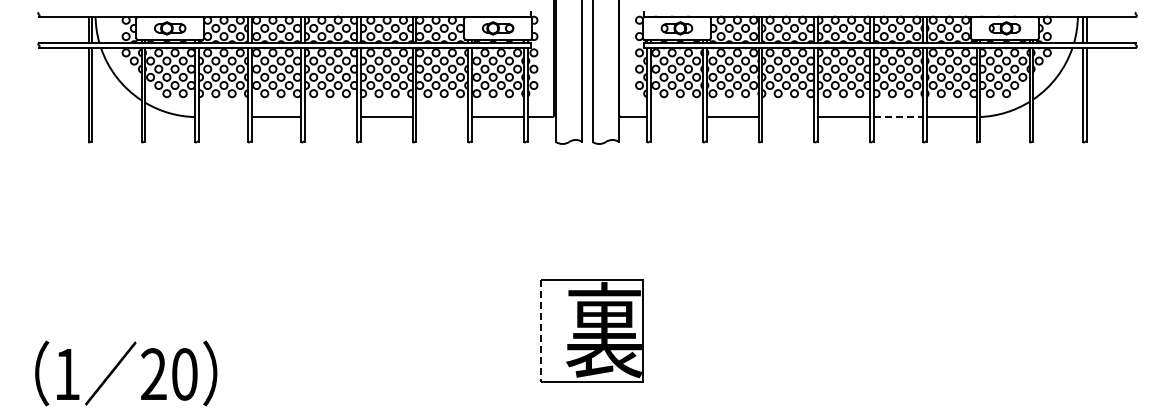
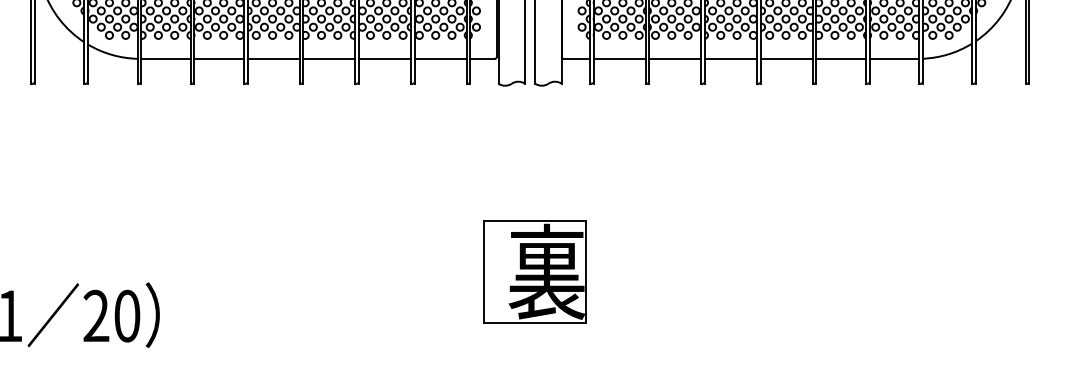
line: (223, 117) -> (166, 59), added
line: (331, 117) -> (274, 59), added
line: (442, 117) -> (385, 59), added
line: (676, 117) -> (619, 59), added
line: (788, 117) -> (731, 59), added
line: (898, 117) -> (841, 59), dashed -> solid
line: (541, 330) -> (484, 272), dashed -> solid

